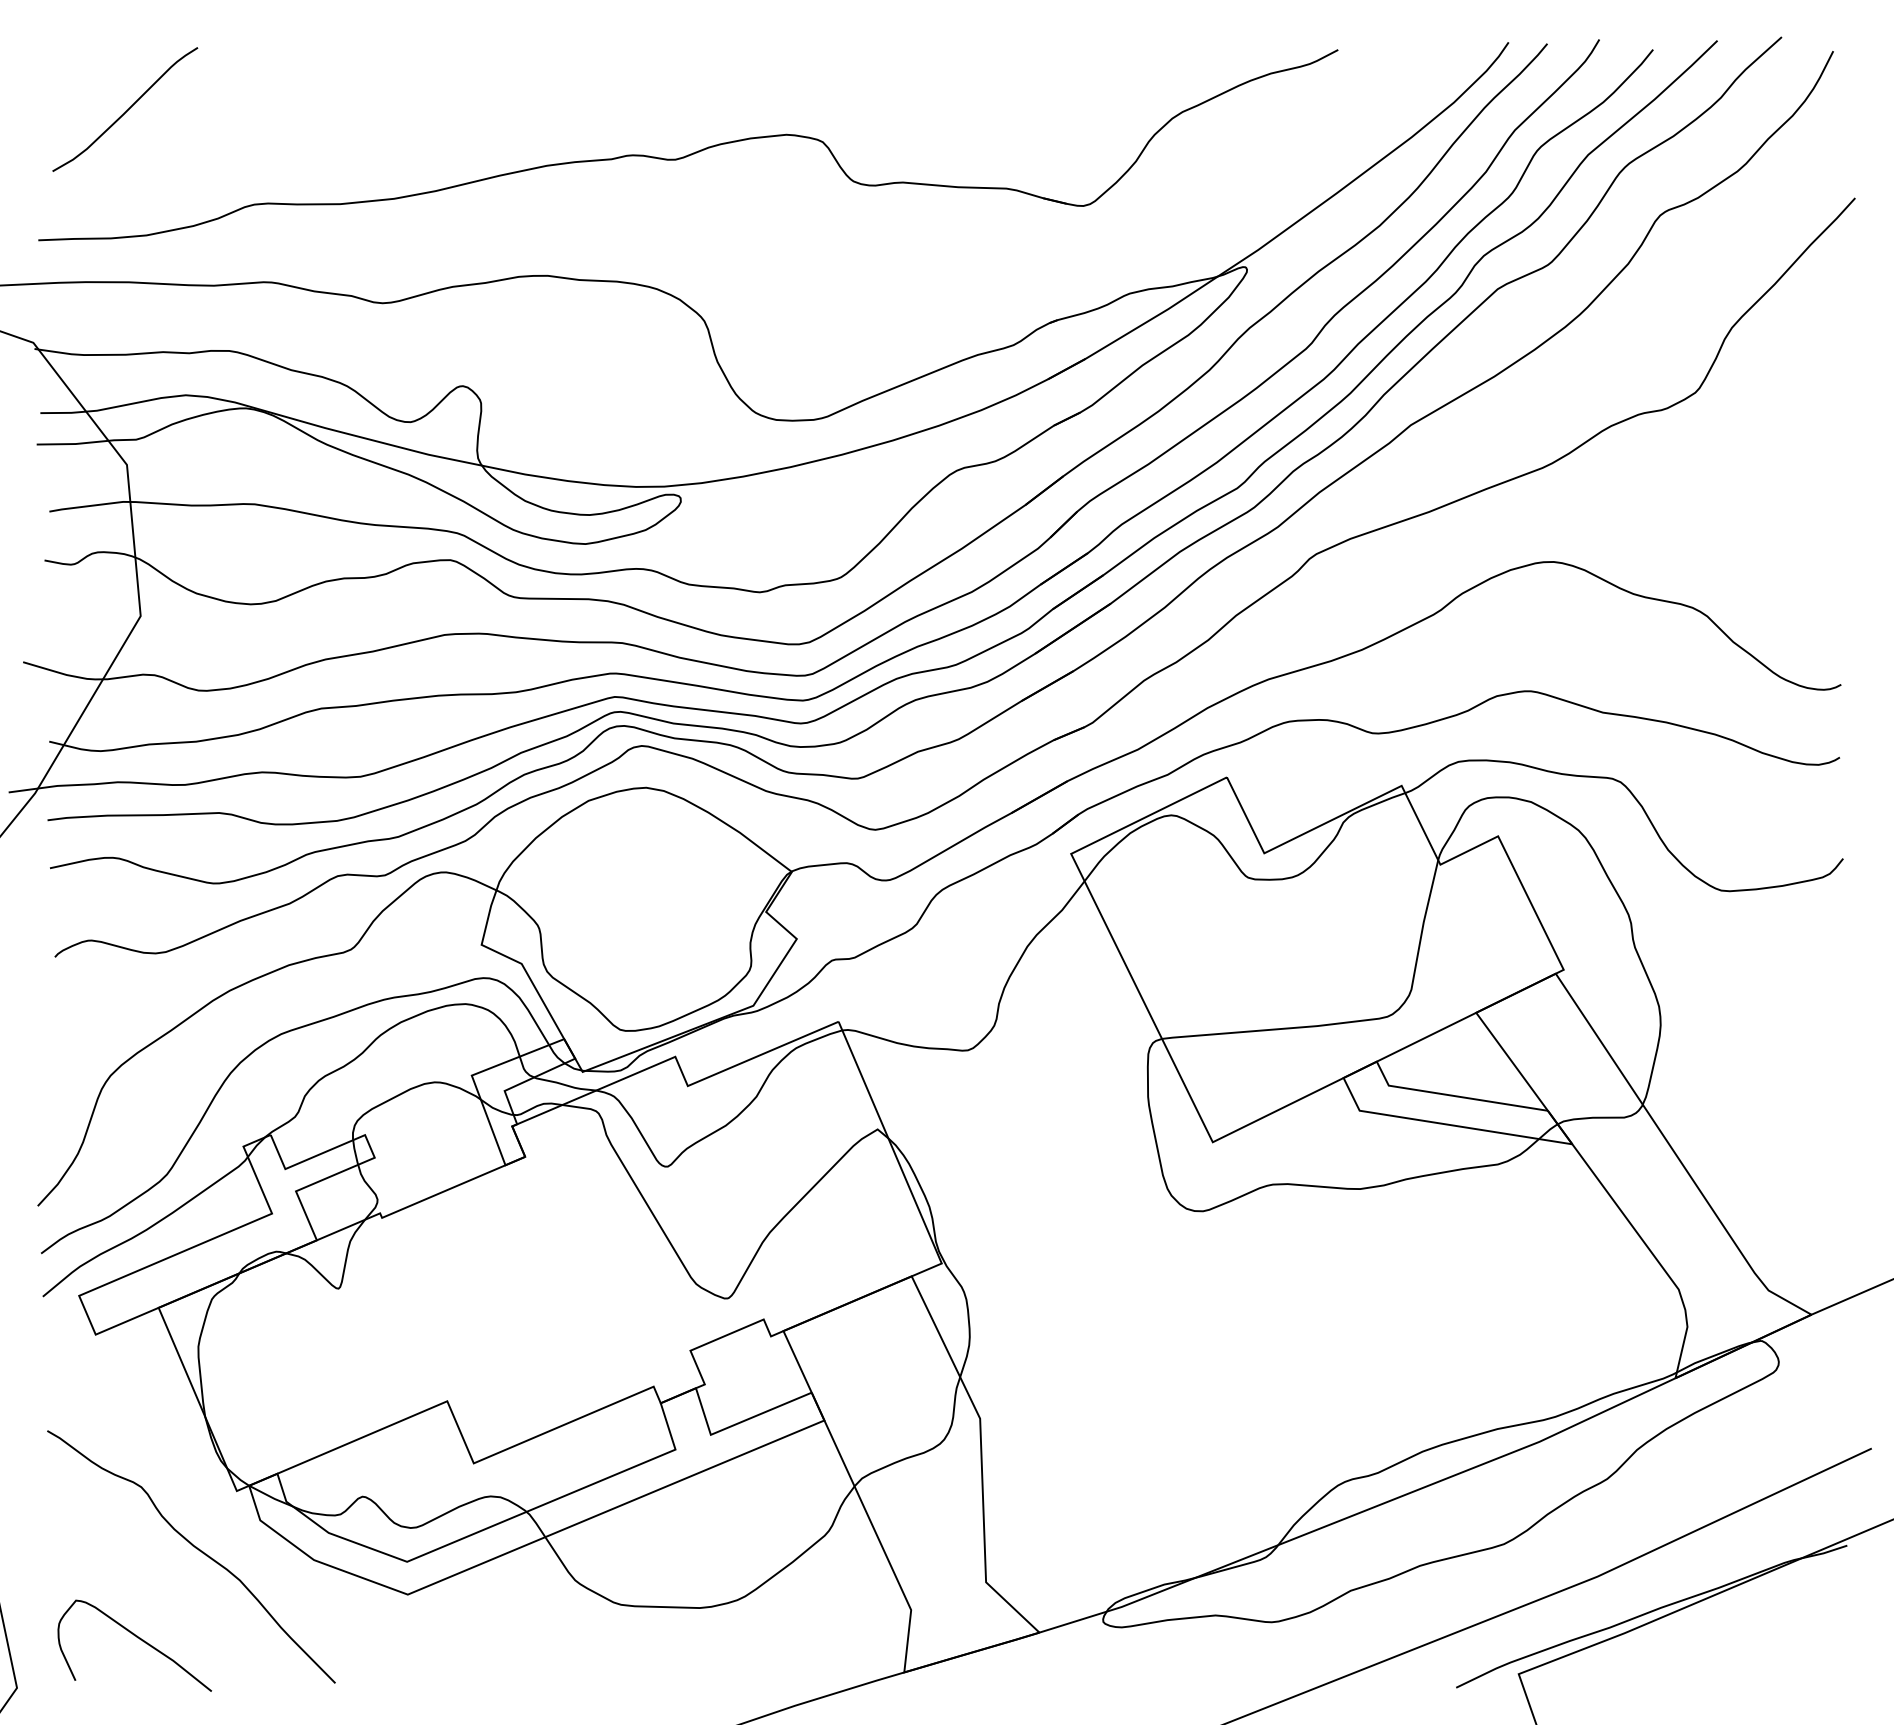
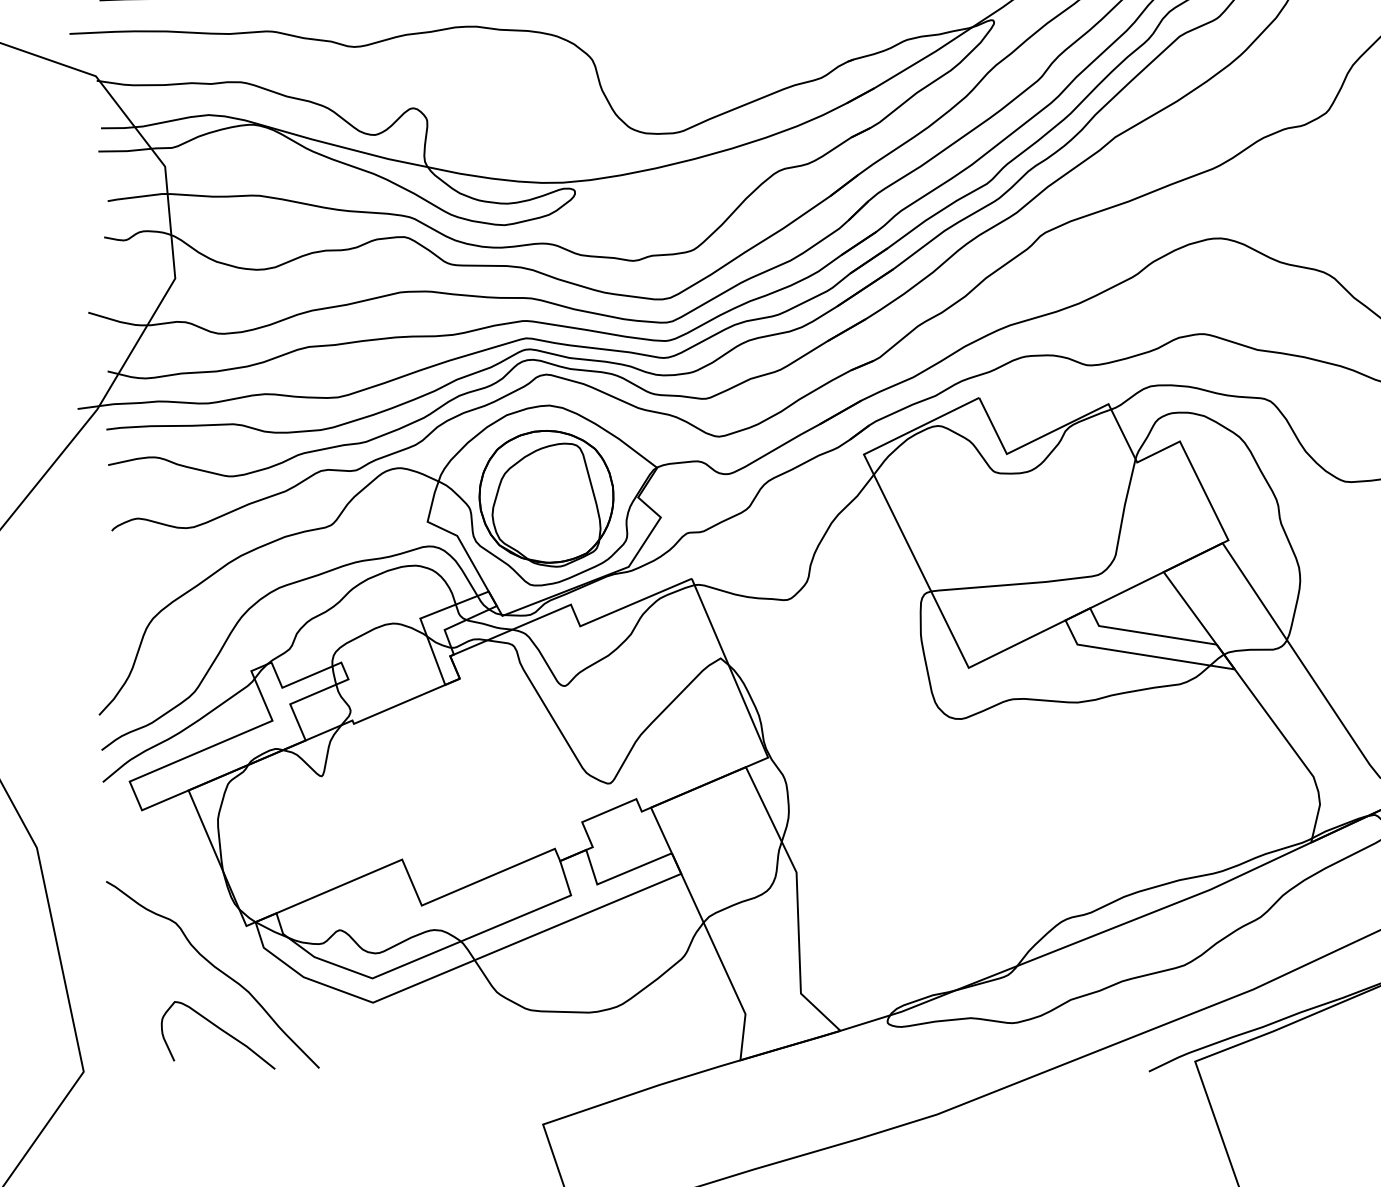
part: (641, 913) -> (545, 498), added
curve: (137, 1638) -> (220, 1030), moved

